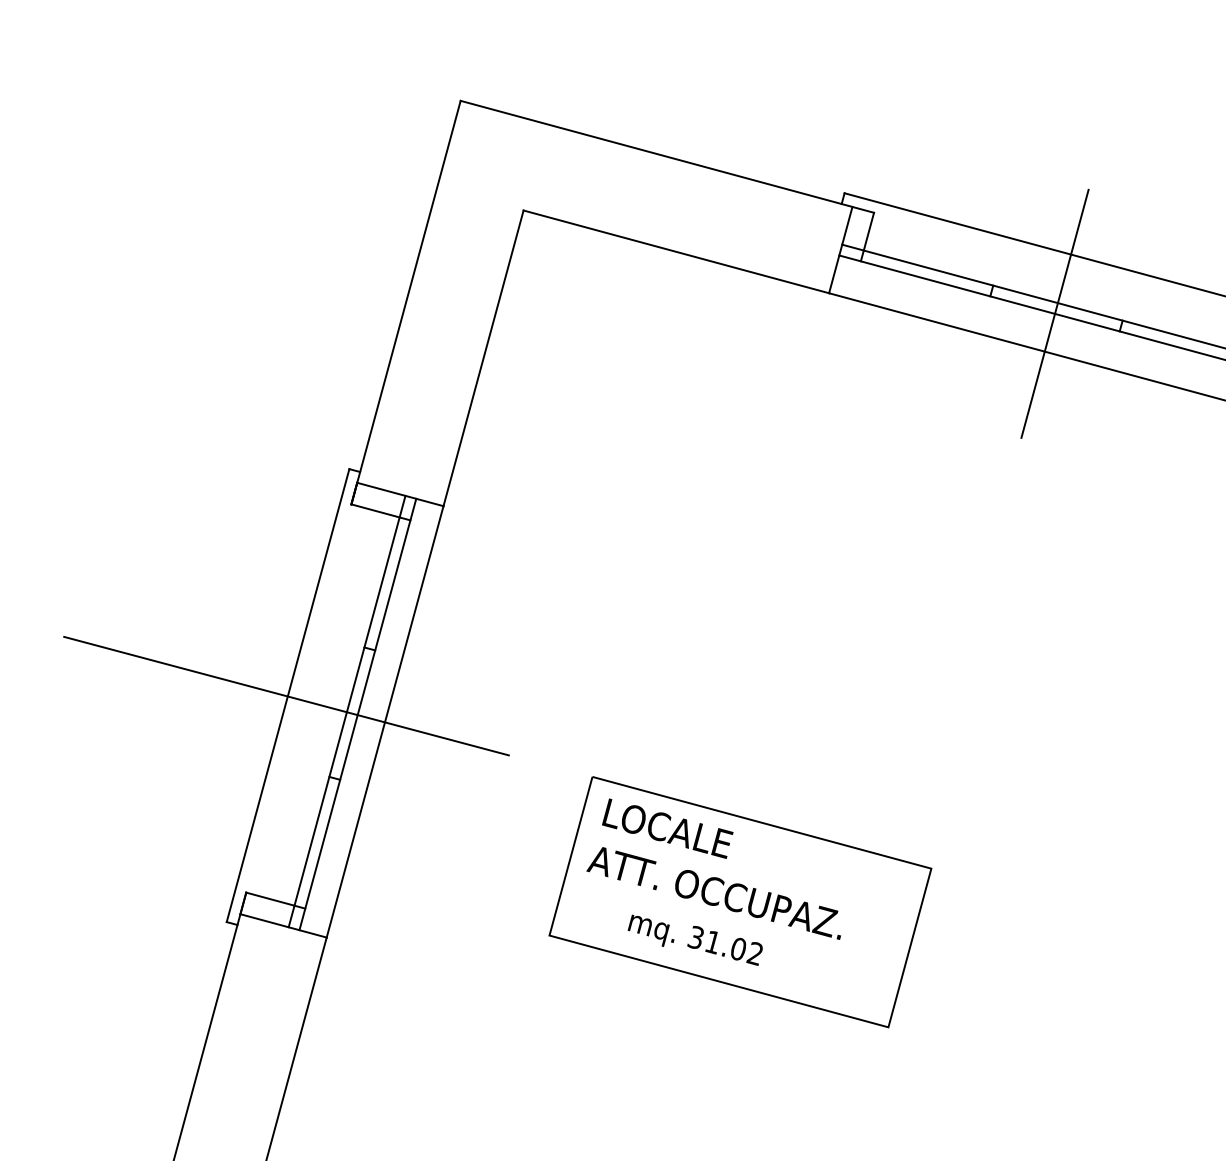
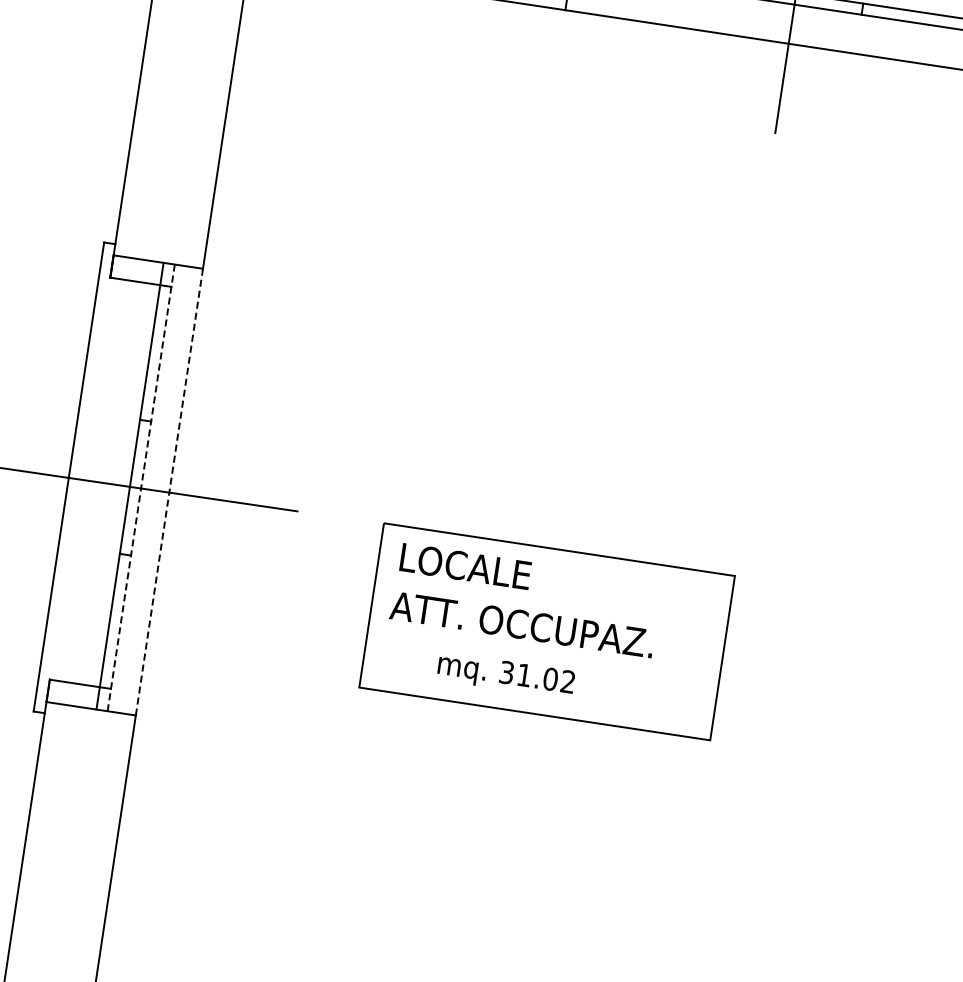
line: (357, 714) -> (140, 487), solid -> dashed
line: (384, 722) -> (168, 492), solid -> dashed

